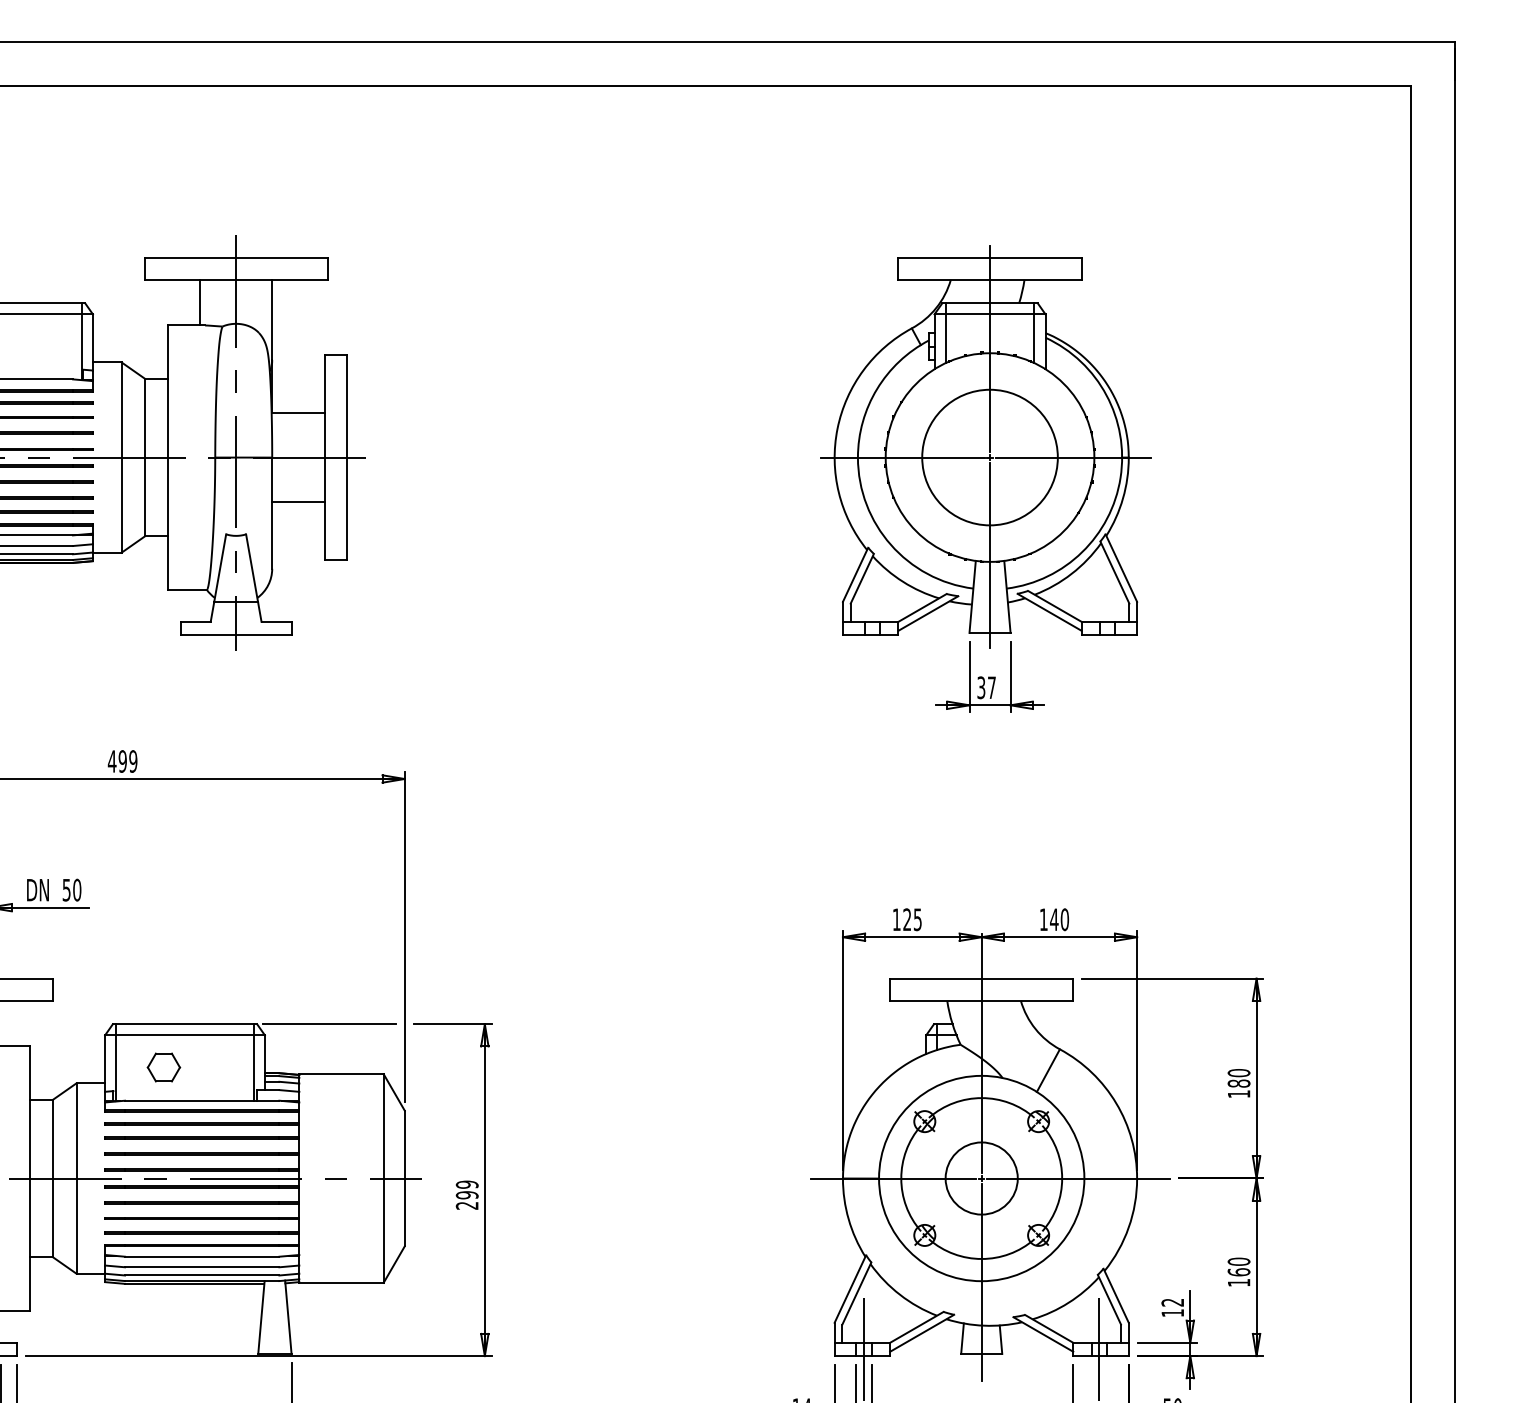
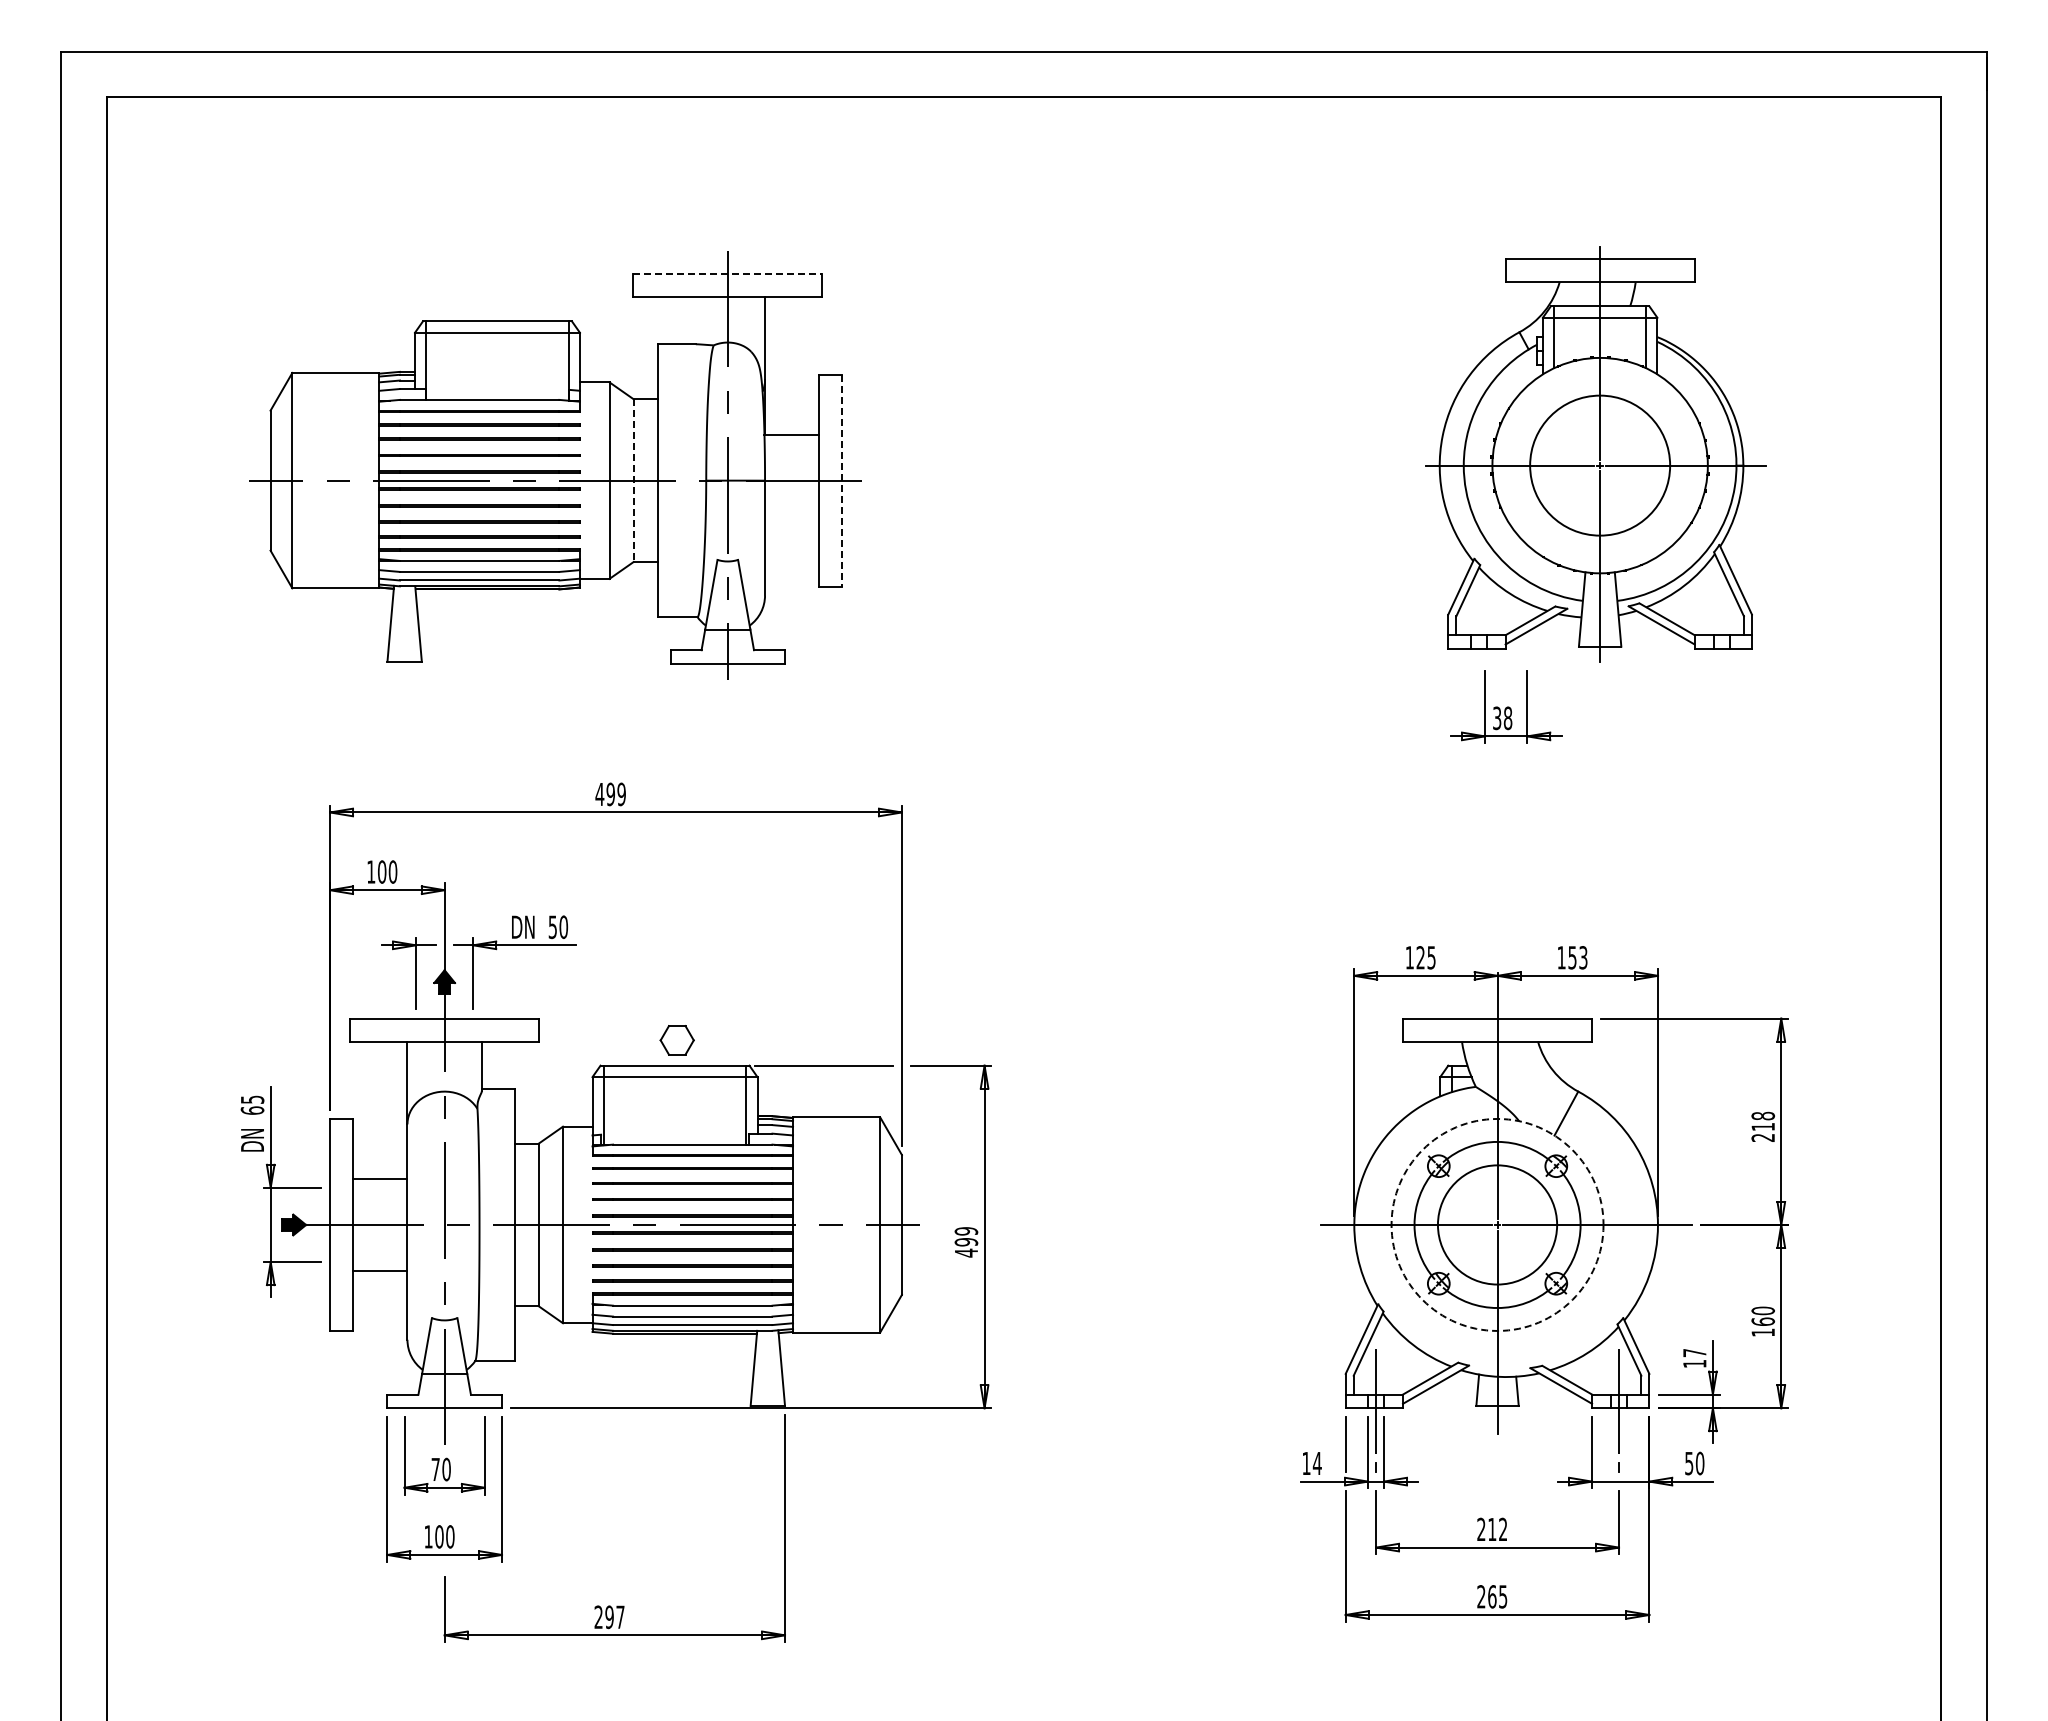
line: (235, 257) -> (727, 274), solid -> dashed
line: (200, 302) -> (690, 320), removed
part: (985, 446) -> (1595, 454), moved
line: (347, 457) -> (842, 480), solid -> dashed
line: (144, 458) -> (633, 481), solid -> dashed
line: (298, 501) -> (792, 526), removed
text: (991, 687) -> (1507, 718), 37 -> 38
text: (1059, 919) -> (1577, 957), 140 -> 153
part: (163, 1067) -> (676, 1040), moved
text: (1239, 1083) -> (1763, 1126), 180 -> 218
circle: (981, 1178) -> (1497, 1224), size x1.6
circle: (981, 1178) -> (1497, 1224), solid -> dashed
text: (466, 1205) -> (965, 1252), 299 -> 499
text: (1172, 1303) -> (1694, 1353), 12 -> 17

